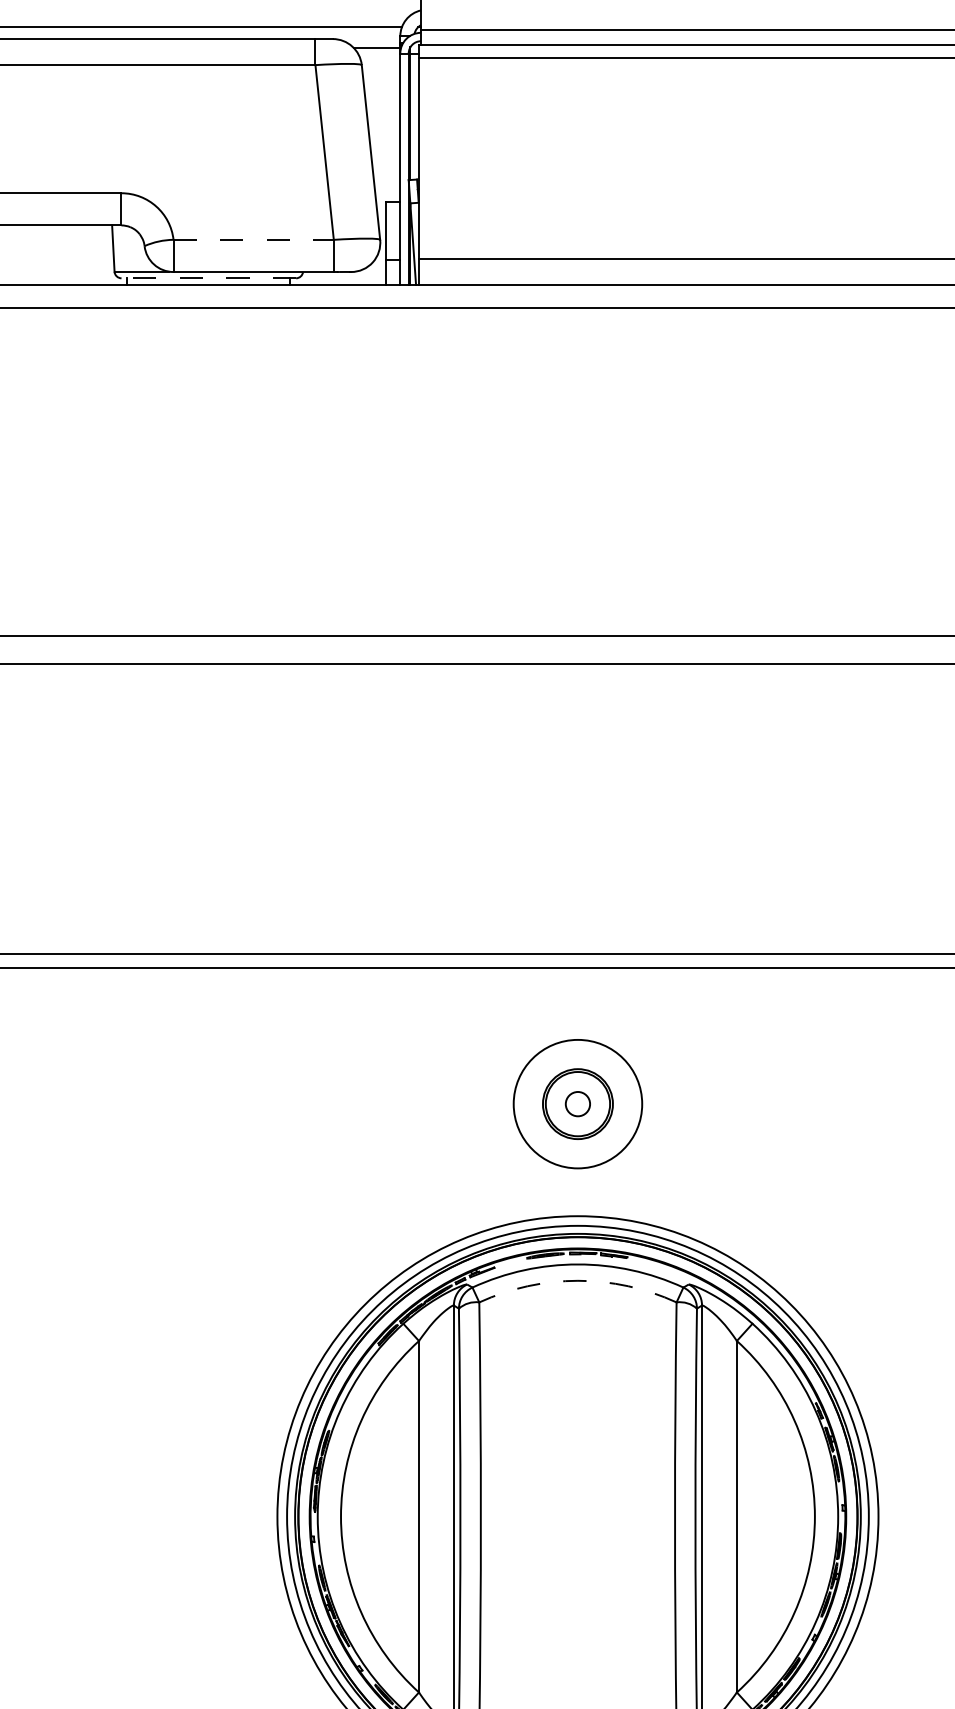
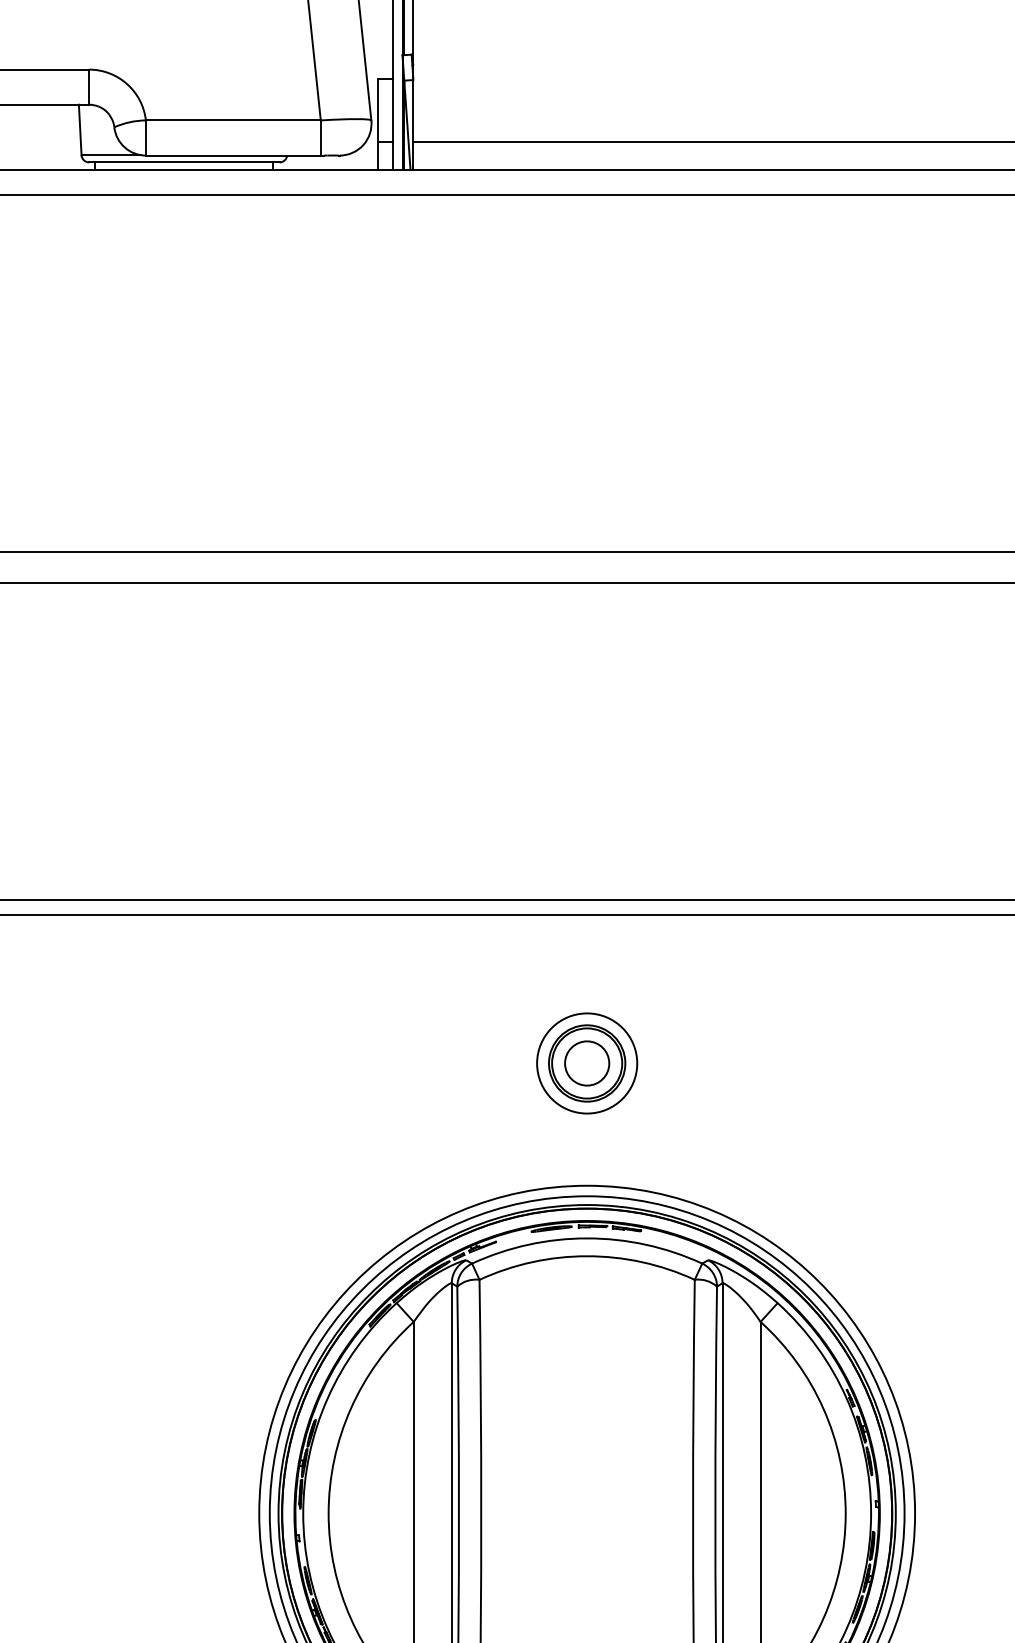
line: (254, 239) -> (234, 120), dashed -> solid
line: (208, 278) -> (184, 162), dashed -> solid
circle: (577, 1103) -> (586, 1062), size x1.67
circle: (577, 1104) -> (586, 1063), size x0.71
arc: (577, 1280) -> (586, 1255), dashed -> solid

